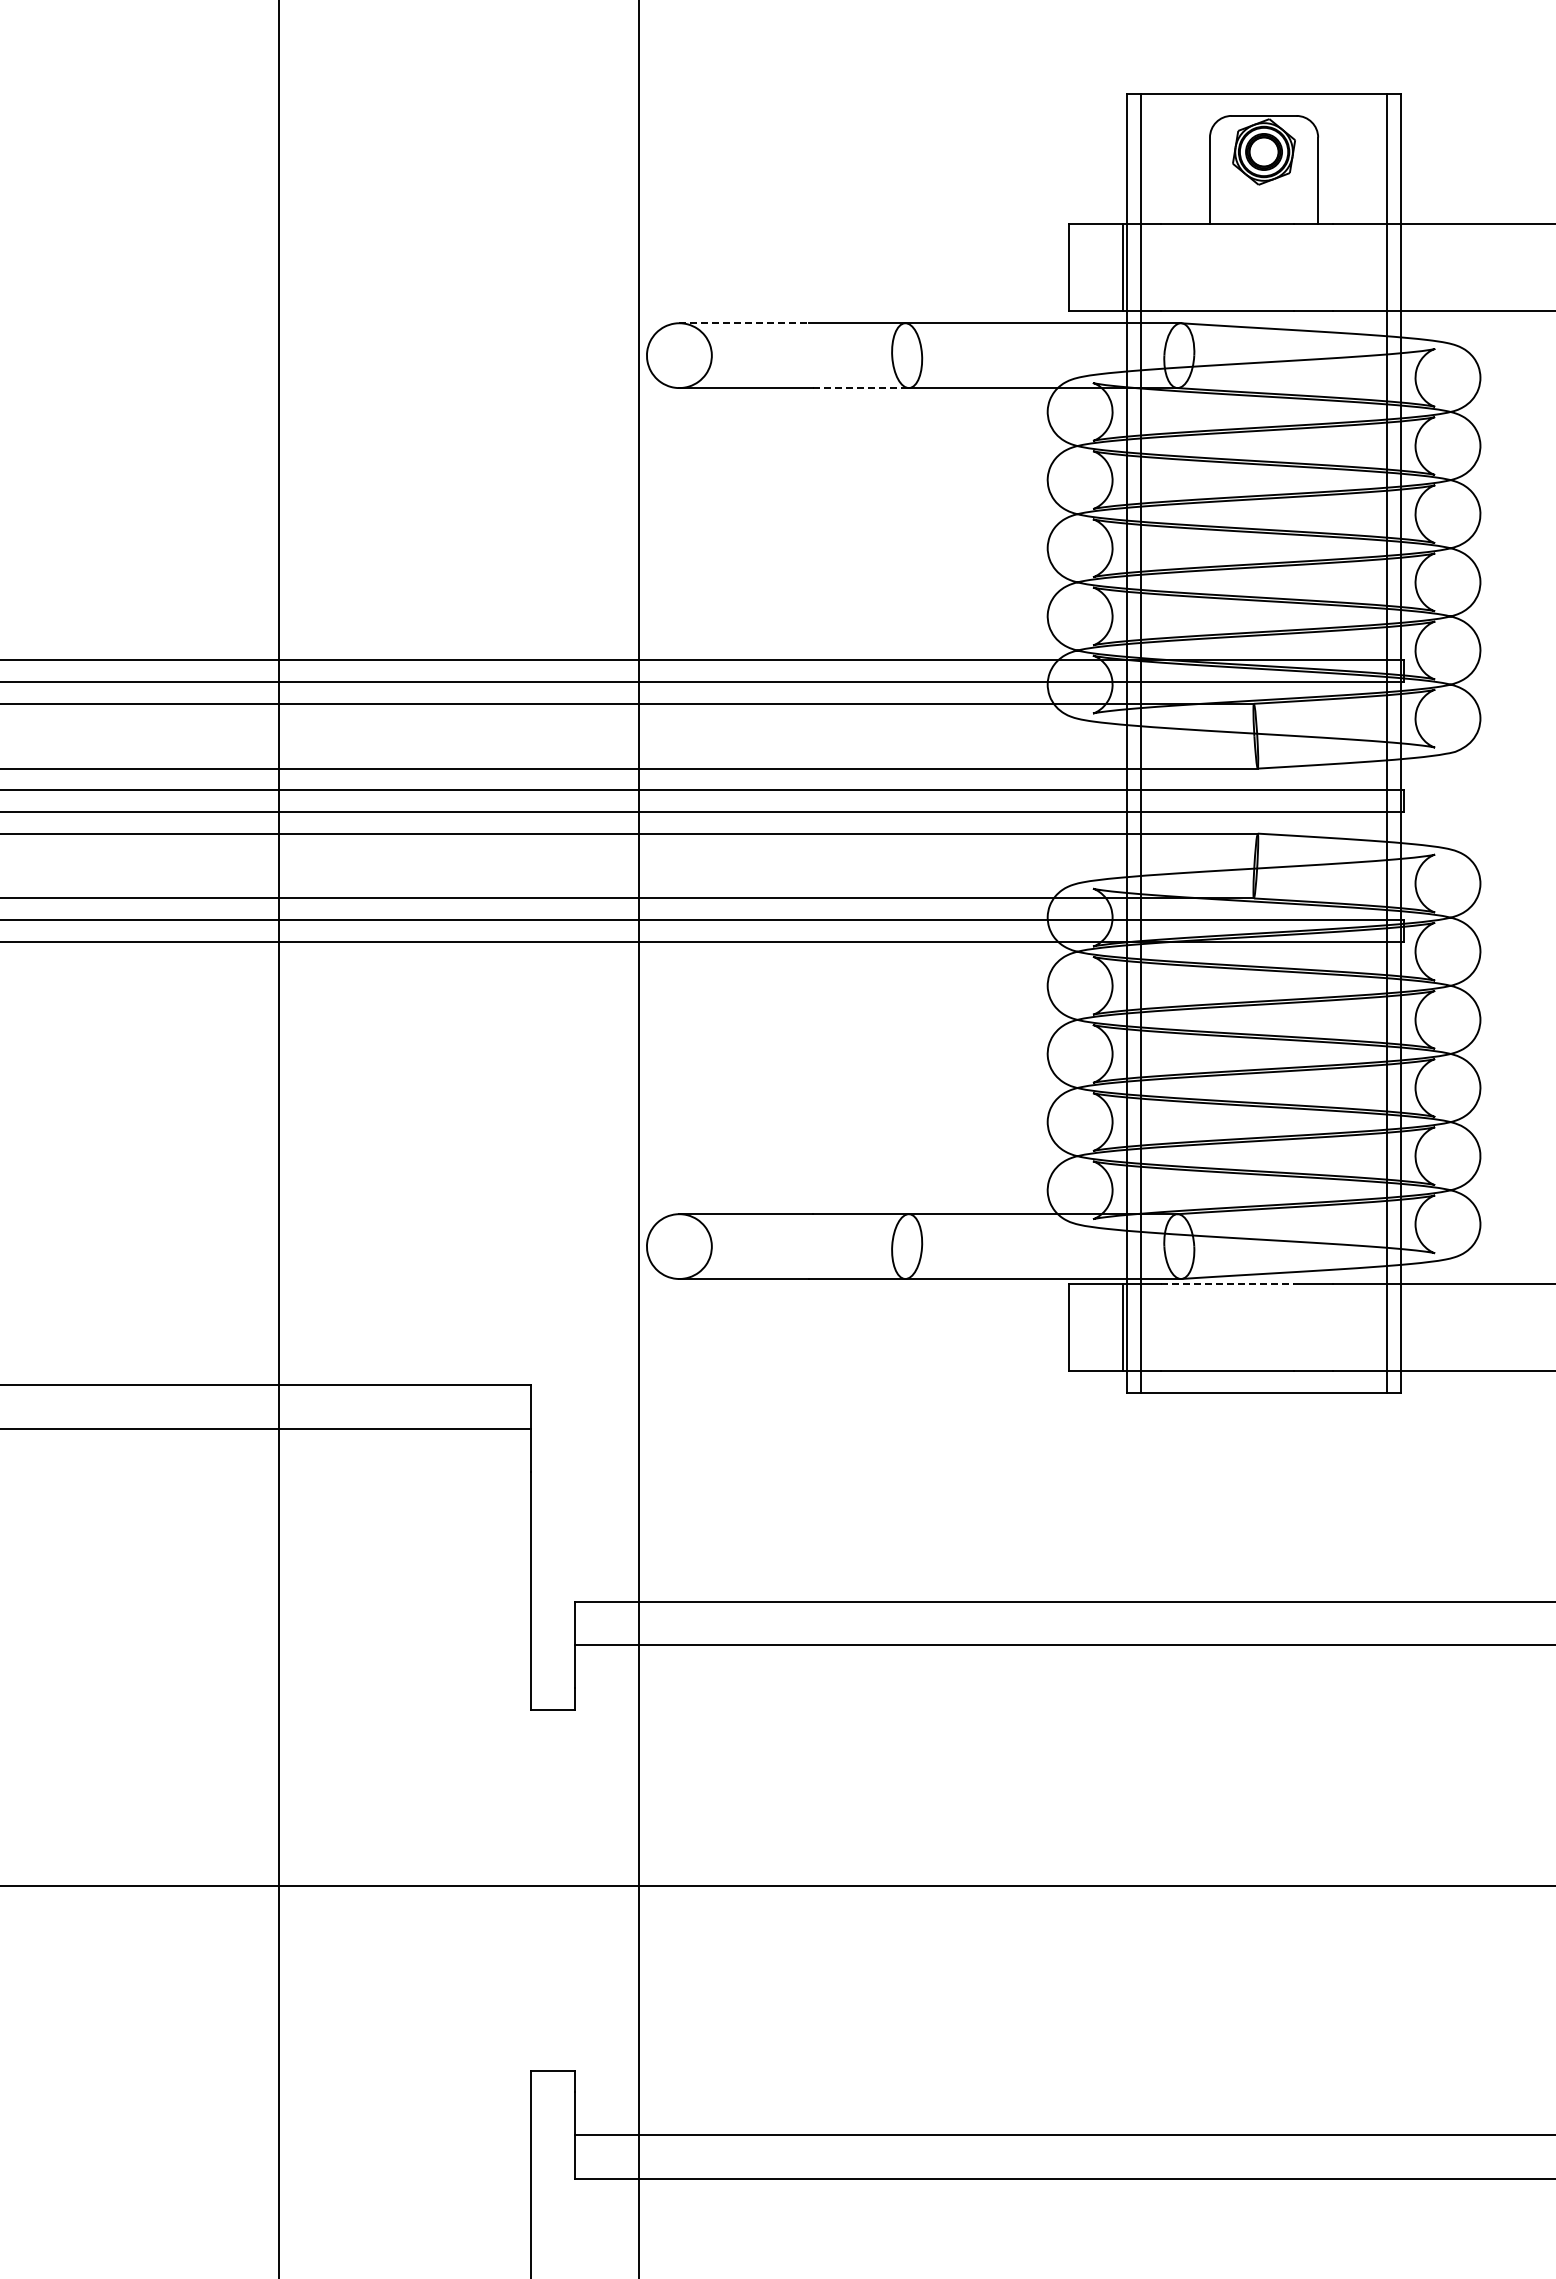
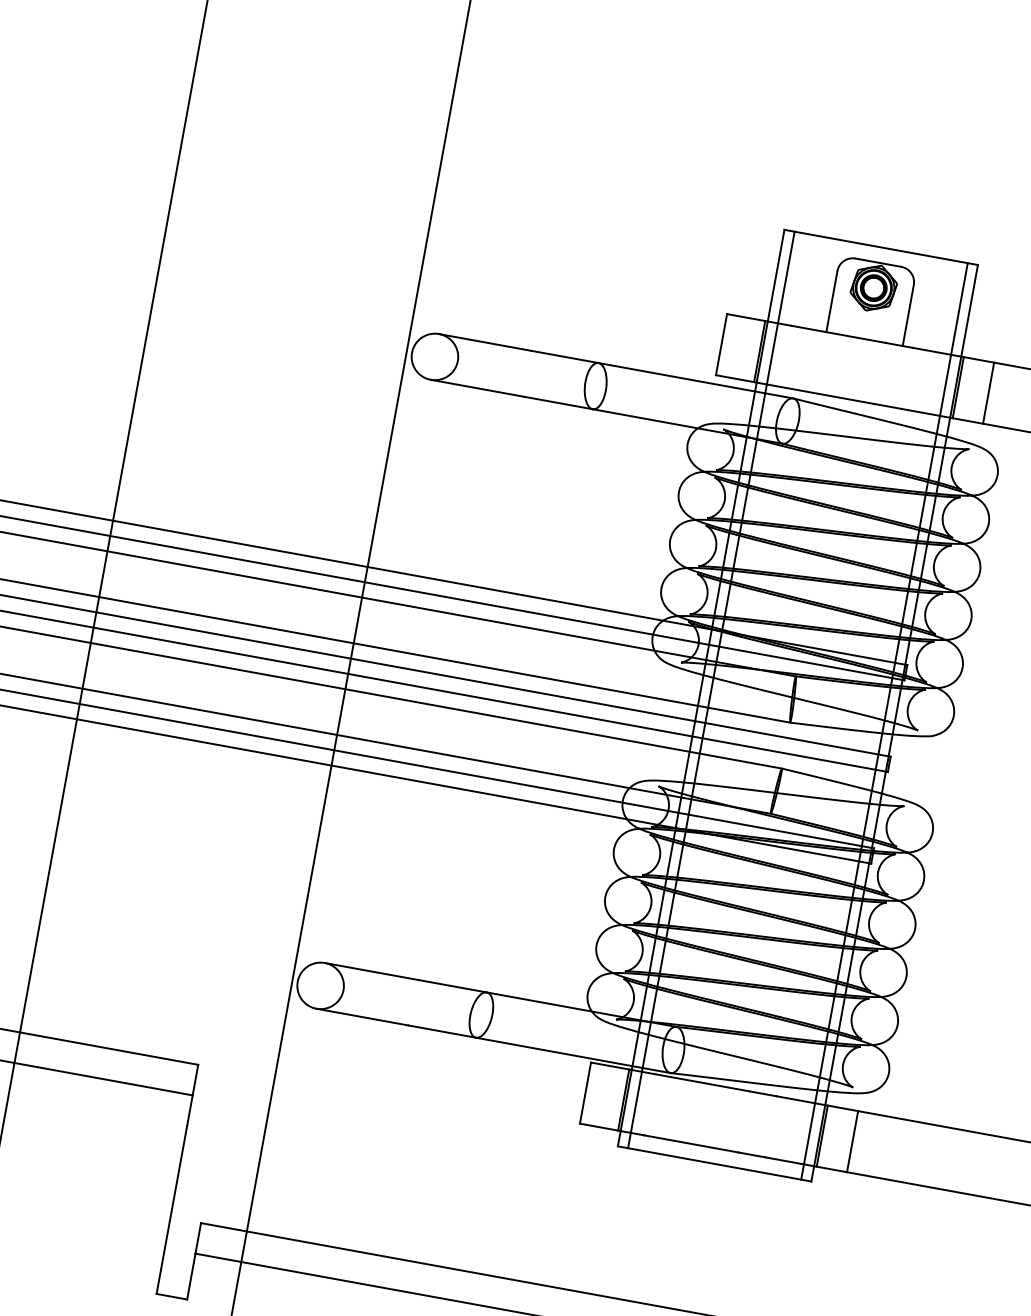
line: (1404, 267) -> (958, 387), added
line: (1447, 267) -> (988, 393), added
line: (744, 323) -> (485, 342), dashed -> solid
line: (861, 388) -> (559, 403), dashed -> solid
line: (1227, 1284) -> (702, 1082), dashed -> solid
line: (1404, 1327) -> (822, 1136), added
line: (1447, 1327) -> (852, 1141), added

